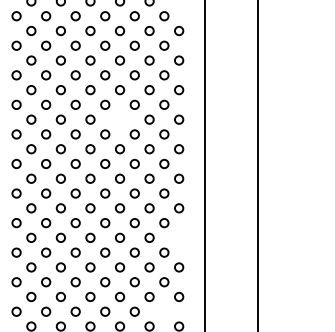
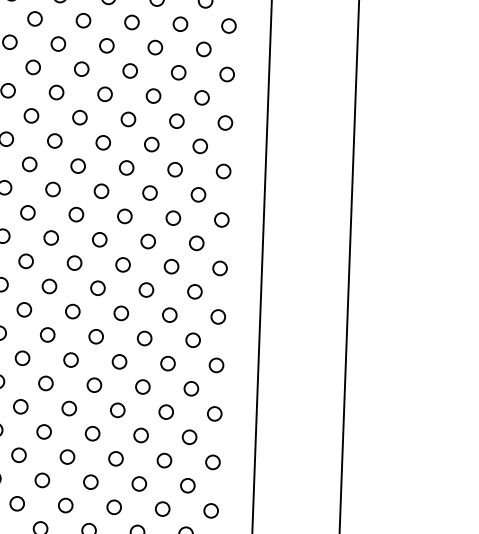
circle: (120, 119) -> (127, 167), added
circle: (179, 237) -> (217, 364), added
circle: (164, 311) -> (188, 485), added

